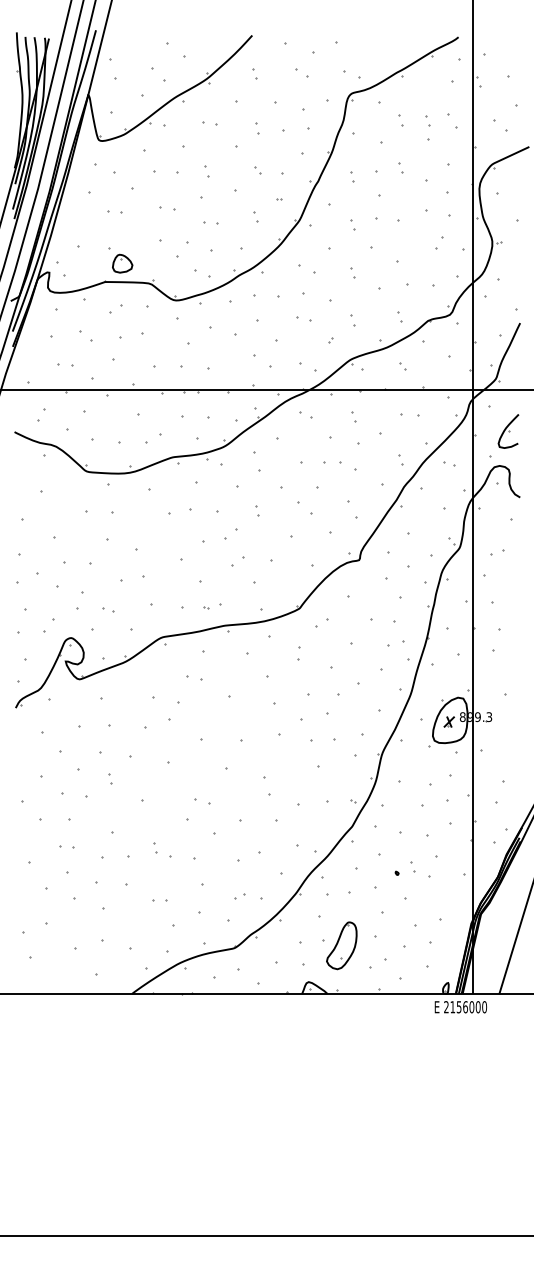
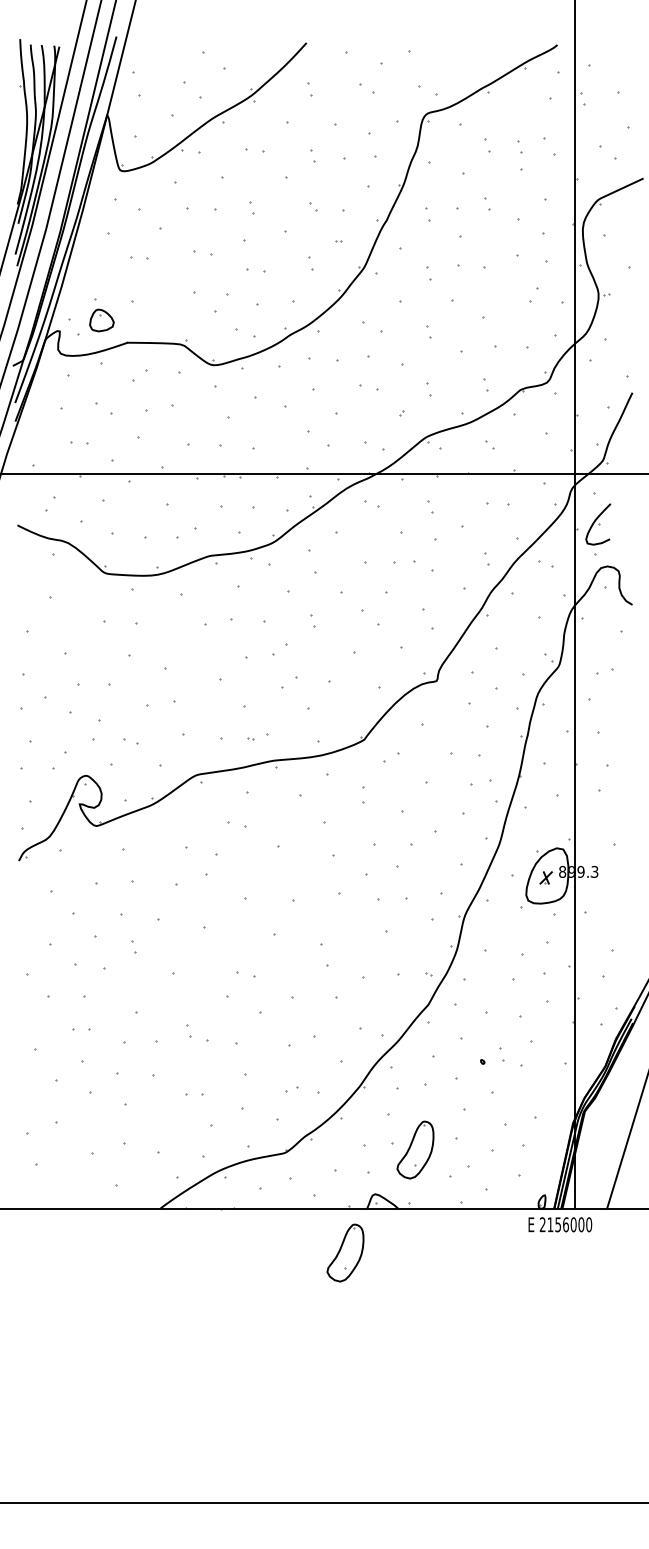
part: (122, 263) -> (101, 320), moved
part: (508, 431) -> (598, 524), moved
part: (284, 1030) -> (345, 1252), added

